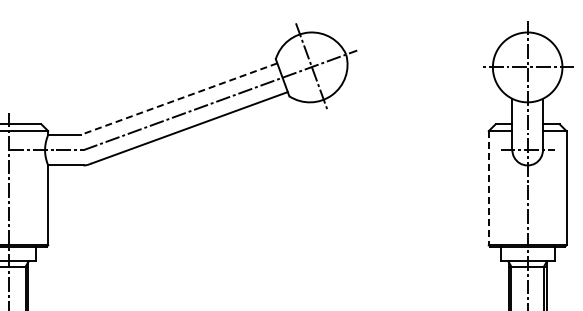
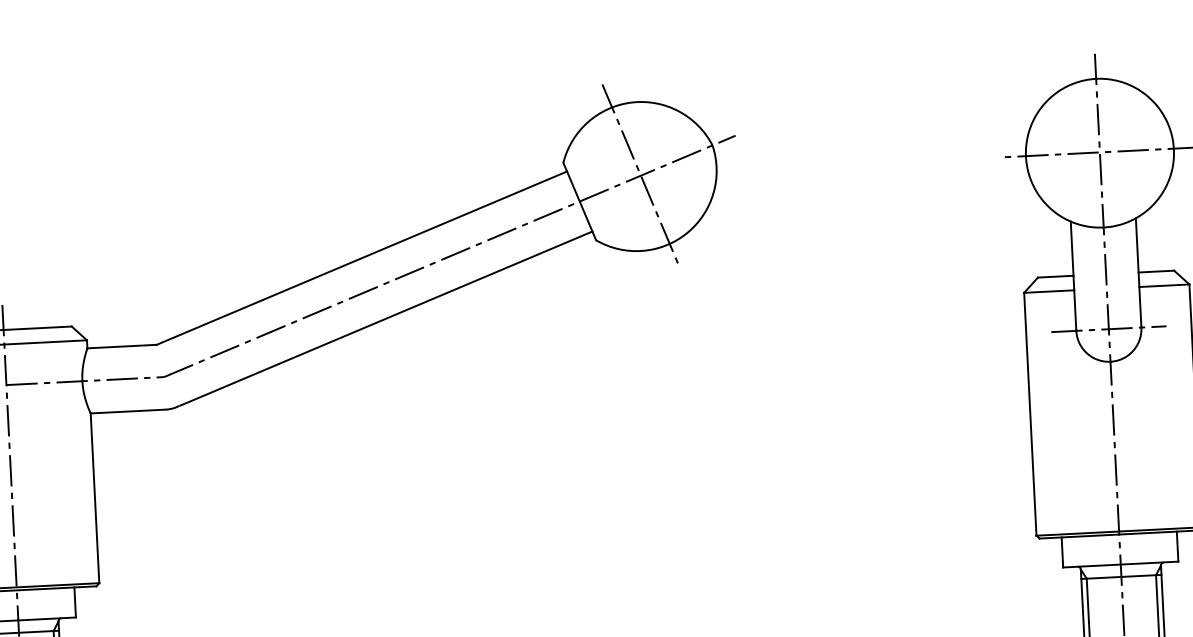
line: (179, 99) -> (362, 258), dashed -> solid
line: (488, 188) -> (1029, 414), dashed -> solid

